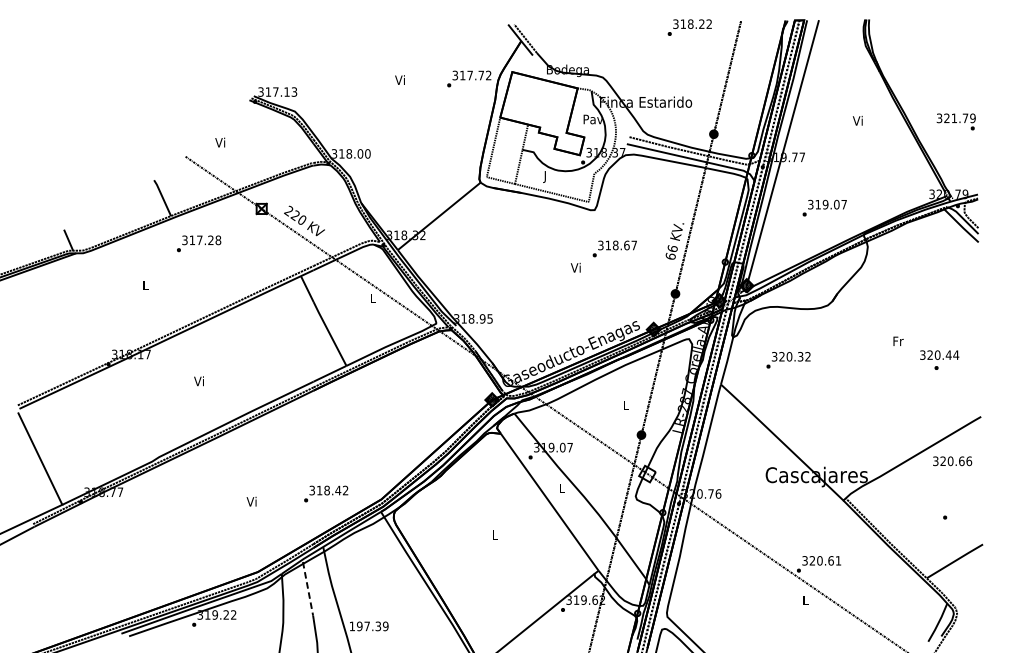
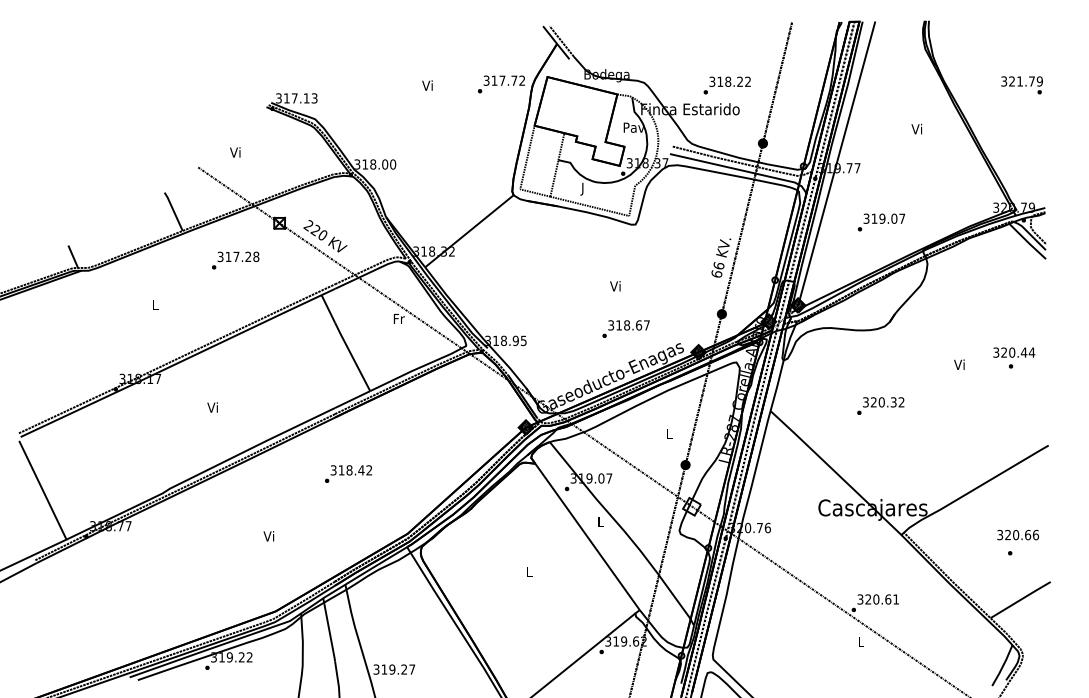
text: (689, 27) -> (726, 85), moved
text: (955, 122) -> (1021, 85), moved
text: (198, 243) -> (235, 260), moved
text: (614, 248) -> (625, 328), moved
text: (372, 297) -> (398, 318), L -> Fr
text: (897, 341) -> (959, 364), Fr -> Vi
text: (788, 359) -> (880, 405), moved
text: (939, 359) -> (1014, 357), moved
text: (951, 460) -> (1017, 534), moved
text: (326, 493) -> (348, 473), moved
line: (308, 589) -> (329, 630), dashed -> solid
text: (369, 626) -> (394, 669), 197.39 -> 319.27

